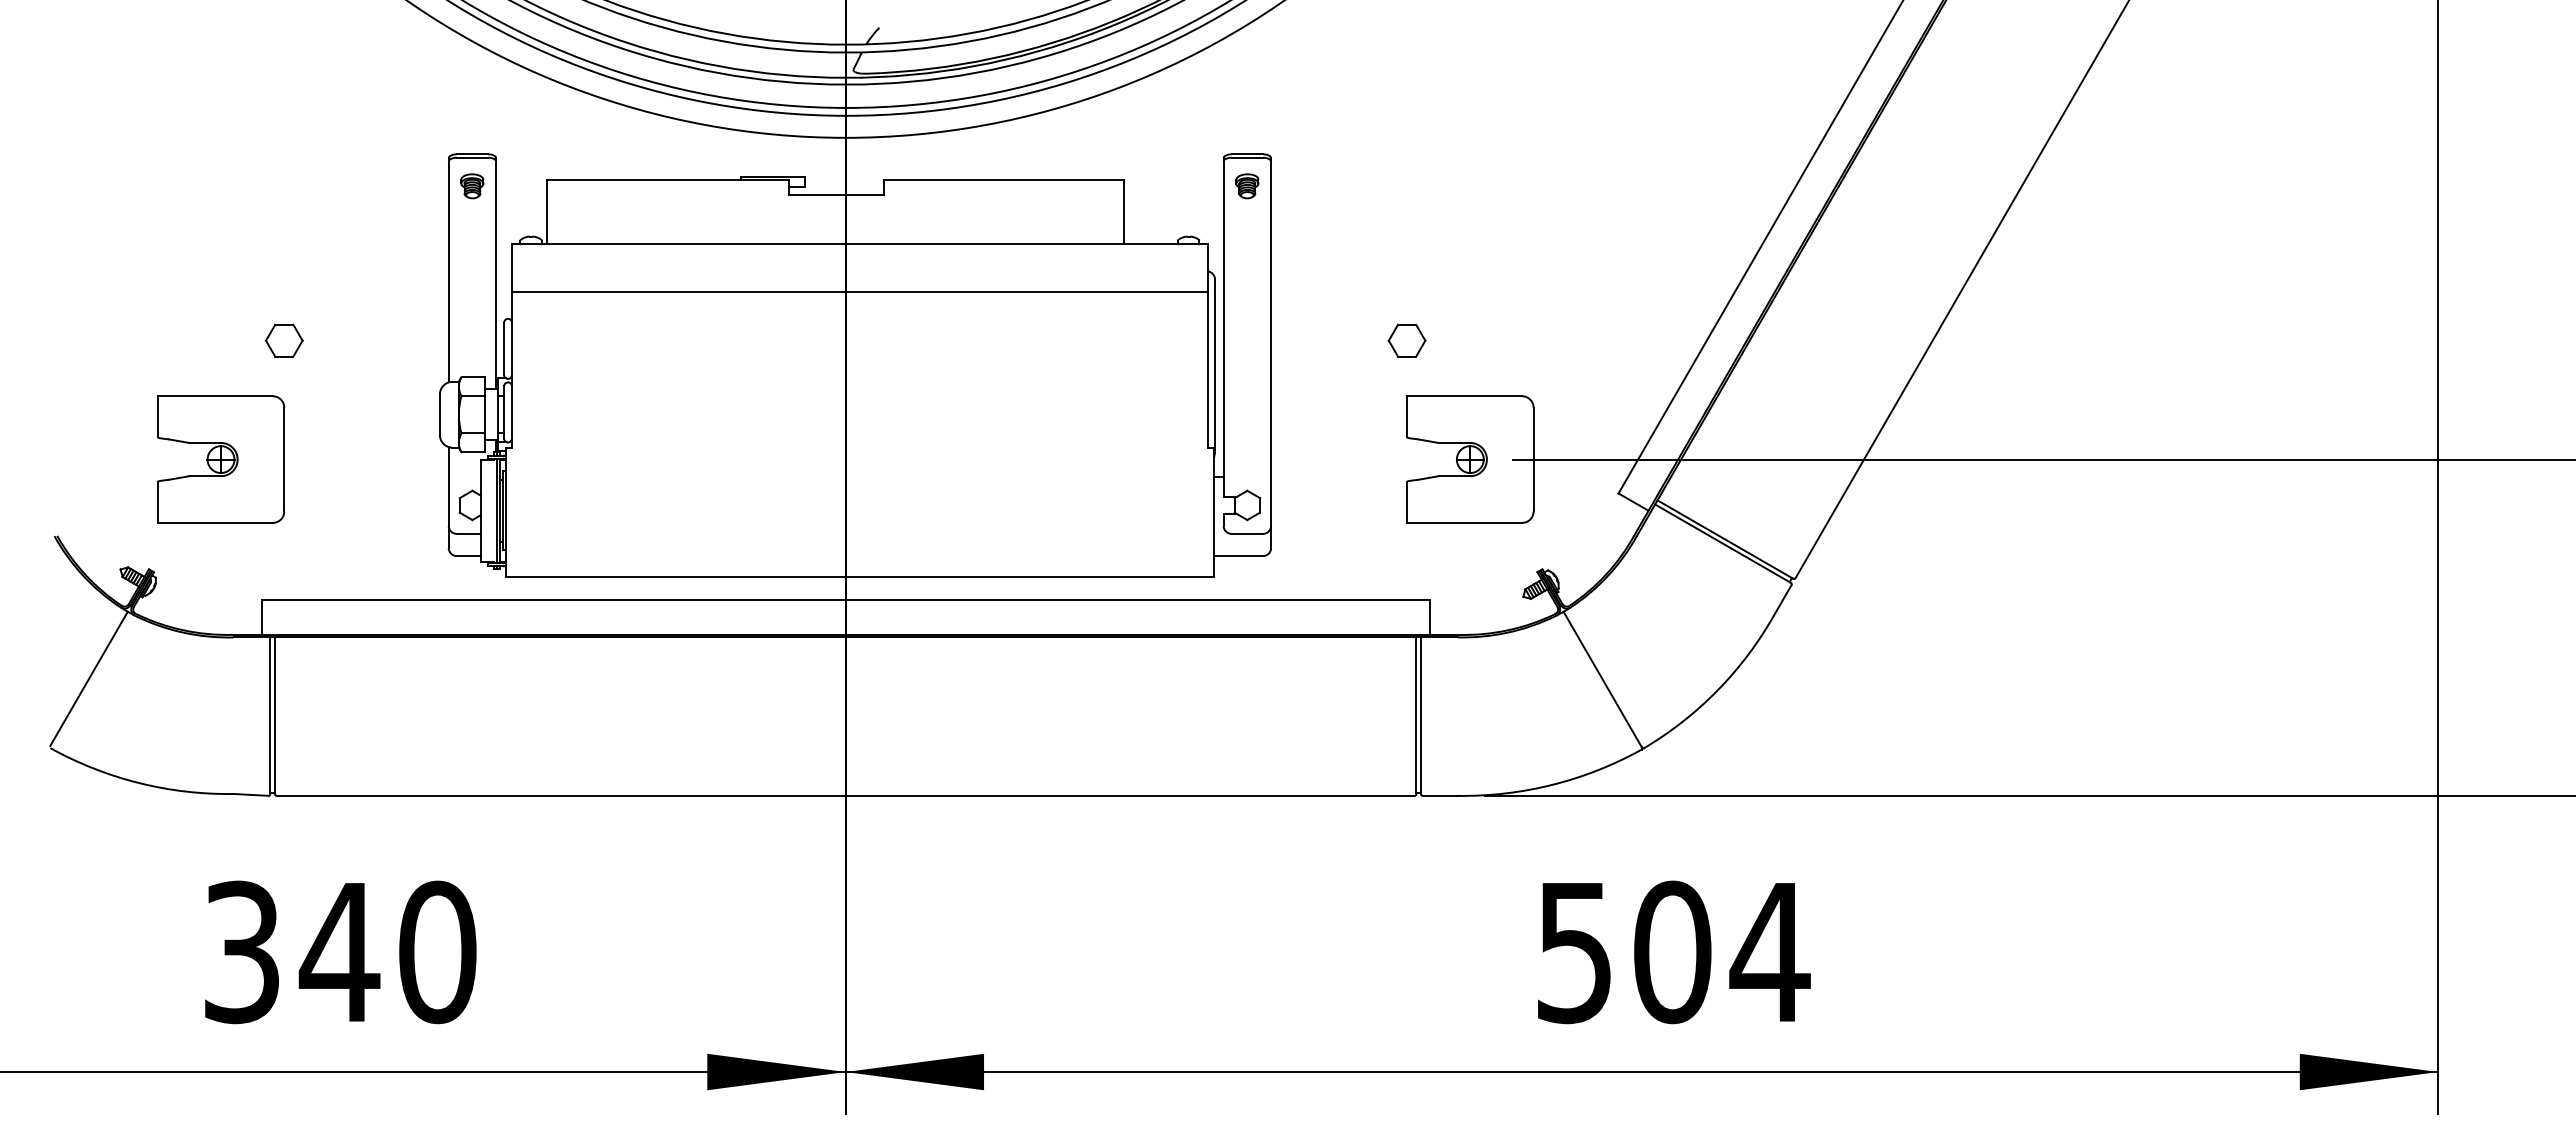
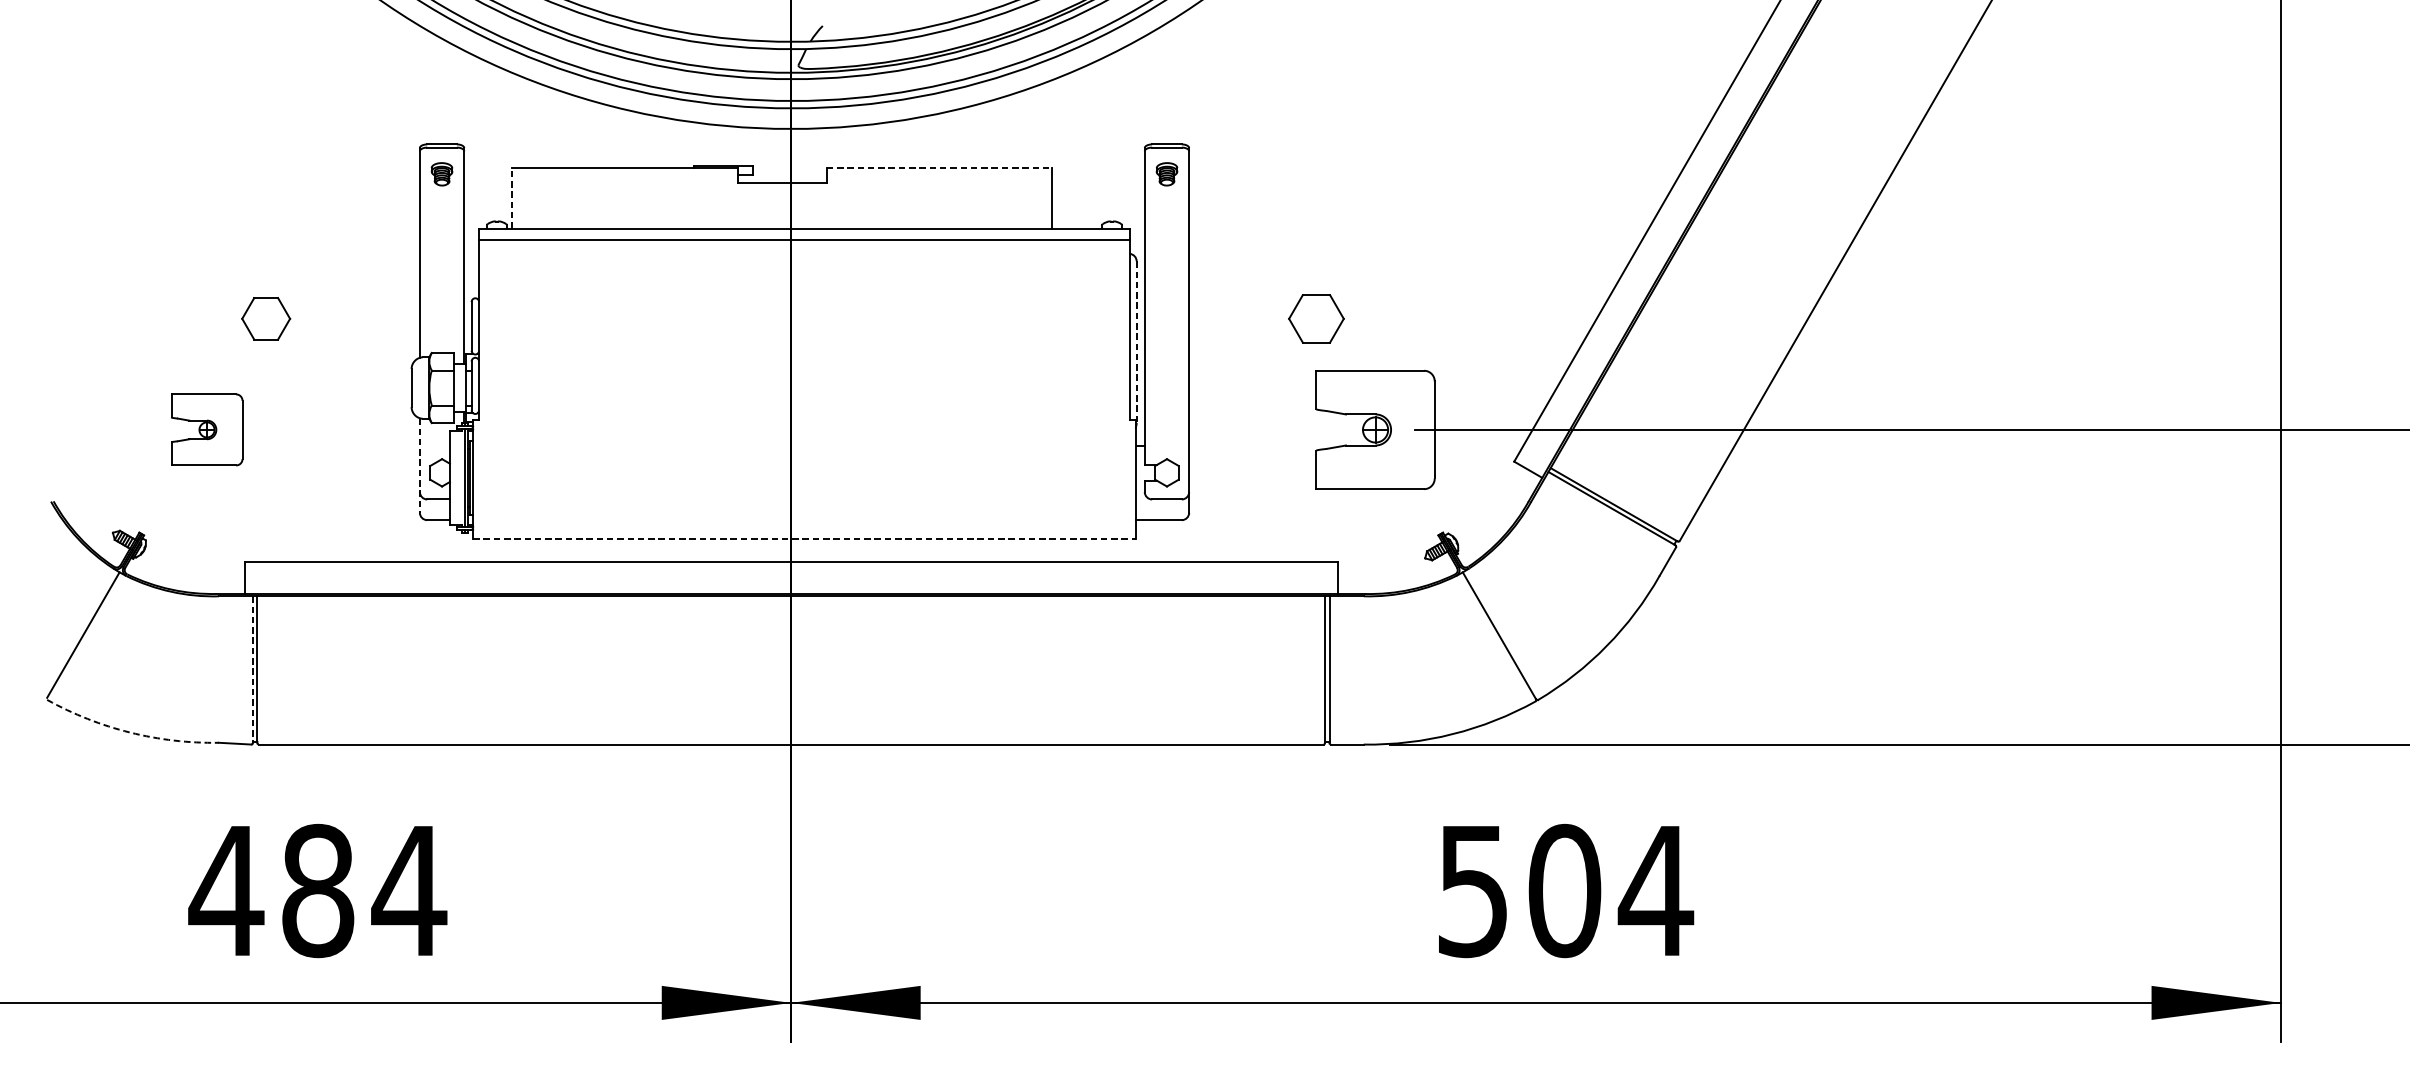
line: (1004, 179) -> (939, 167), solid -> dashed
line: (546, 211) -> (511, 197), solid -> dashed
line: (859, 291) -> (804, 239), moved
part: (283, 340) -> (265, 318), size x1.4
part: (1406, 340) -> (1315, 318), size x1.6
line: (1214, 366) -> (1136, 342), solid -> dashed
part: (221, 459) -> (207, 429), size x0.6
line: (448, 497) -> (419, 465), solid -> dashed
line: (860, 576) -> (805, 539), solid -> dashed
line: (270, 715) -> (253, 669), solid -> dashed
arc: (139, 783) -> (130, 732), solid -> dashed
text: (339, 952) -> (317, 891), 340 -> 484

